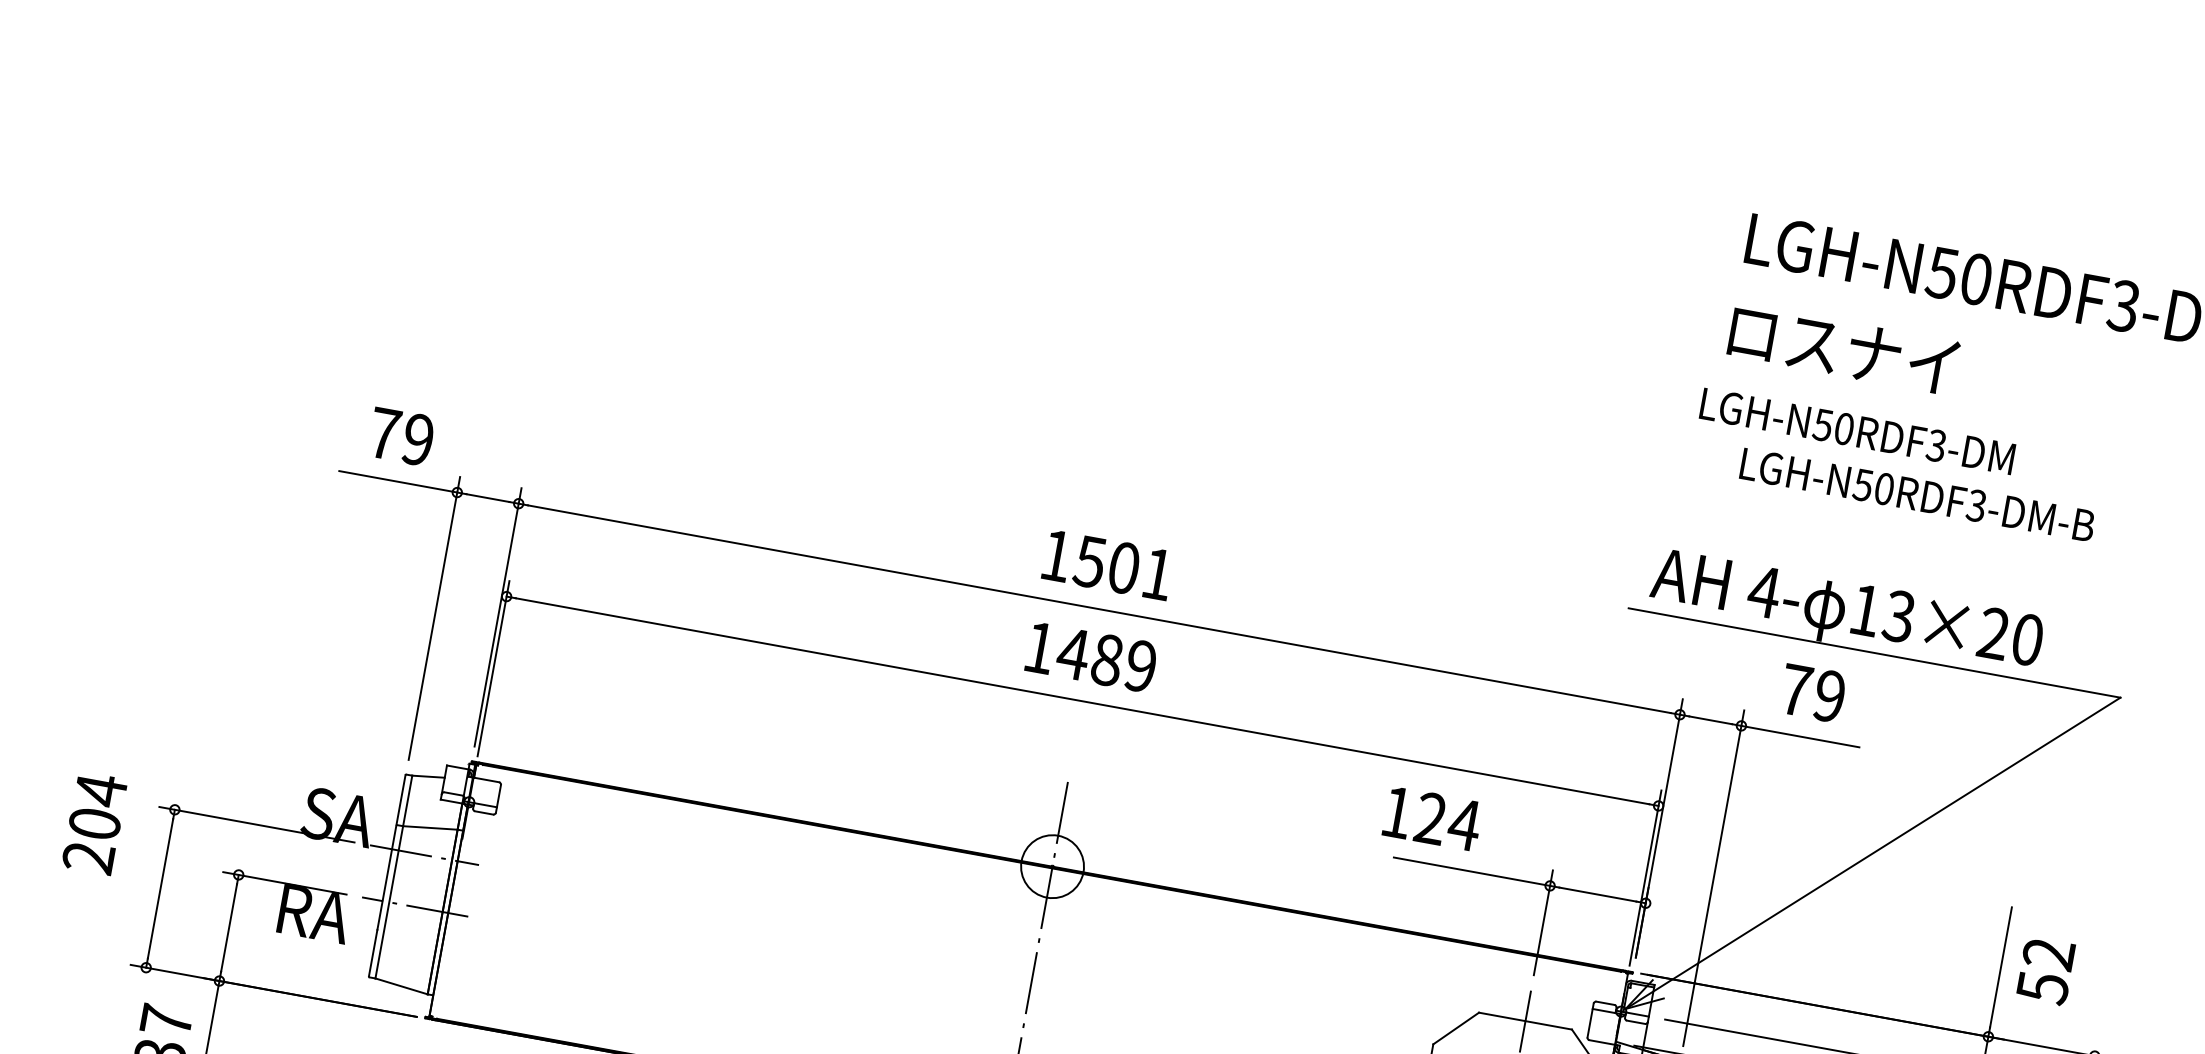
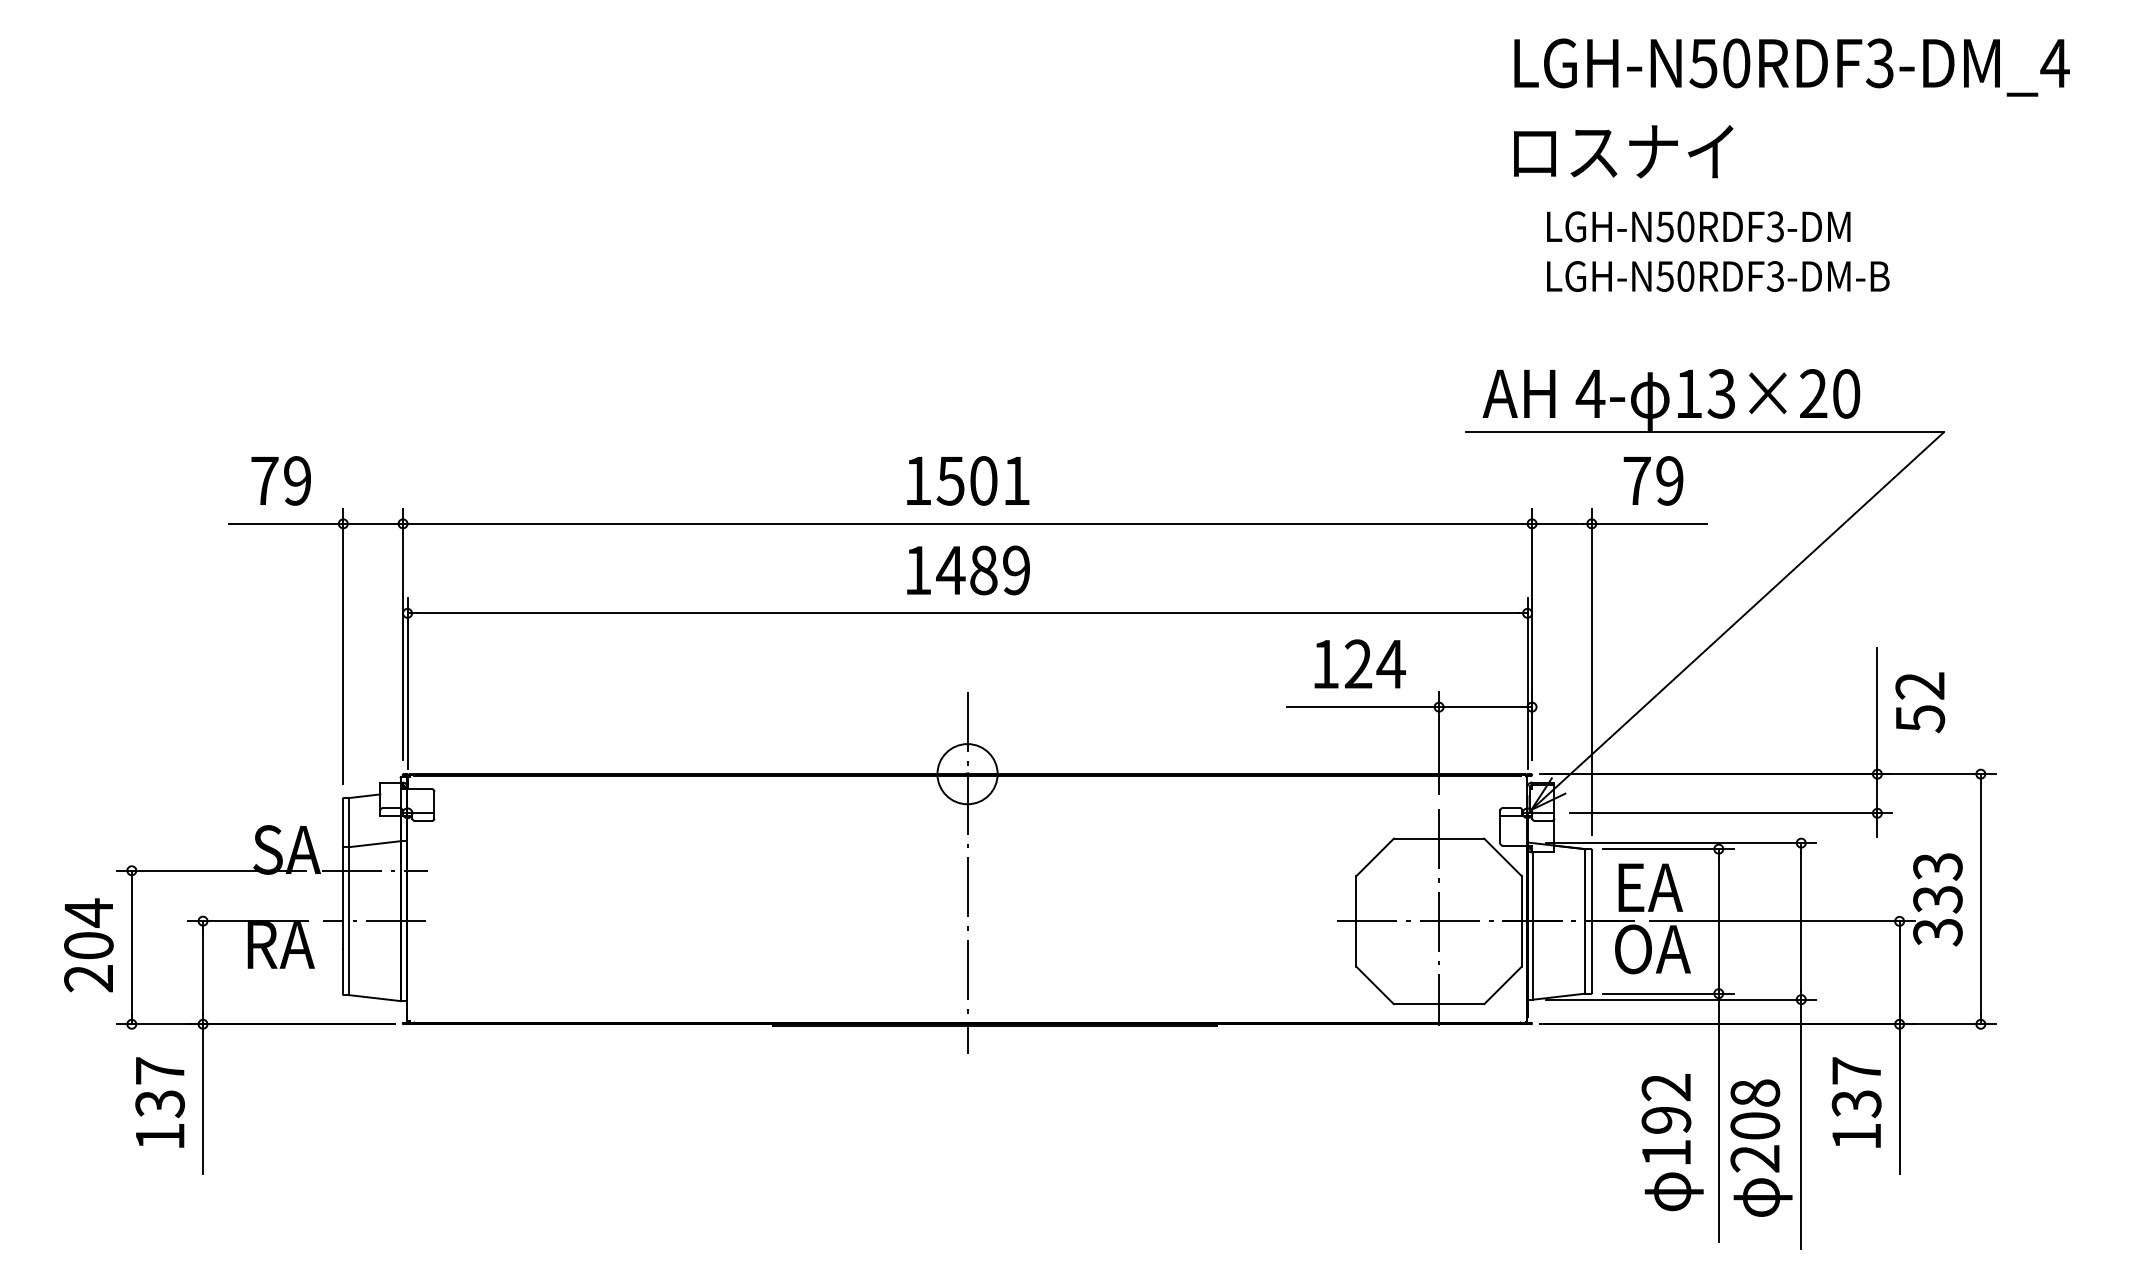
text: (1857, 431) -> (1698, 226), moved
text: (1432, 818) -> (1359, 663), moved
text: (94, 823) -> (88, 945), moved

